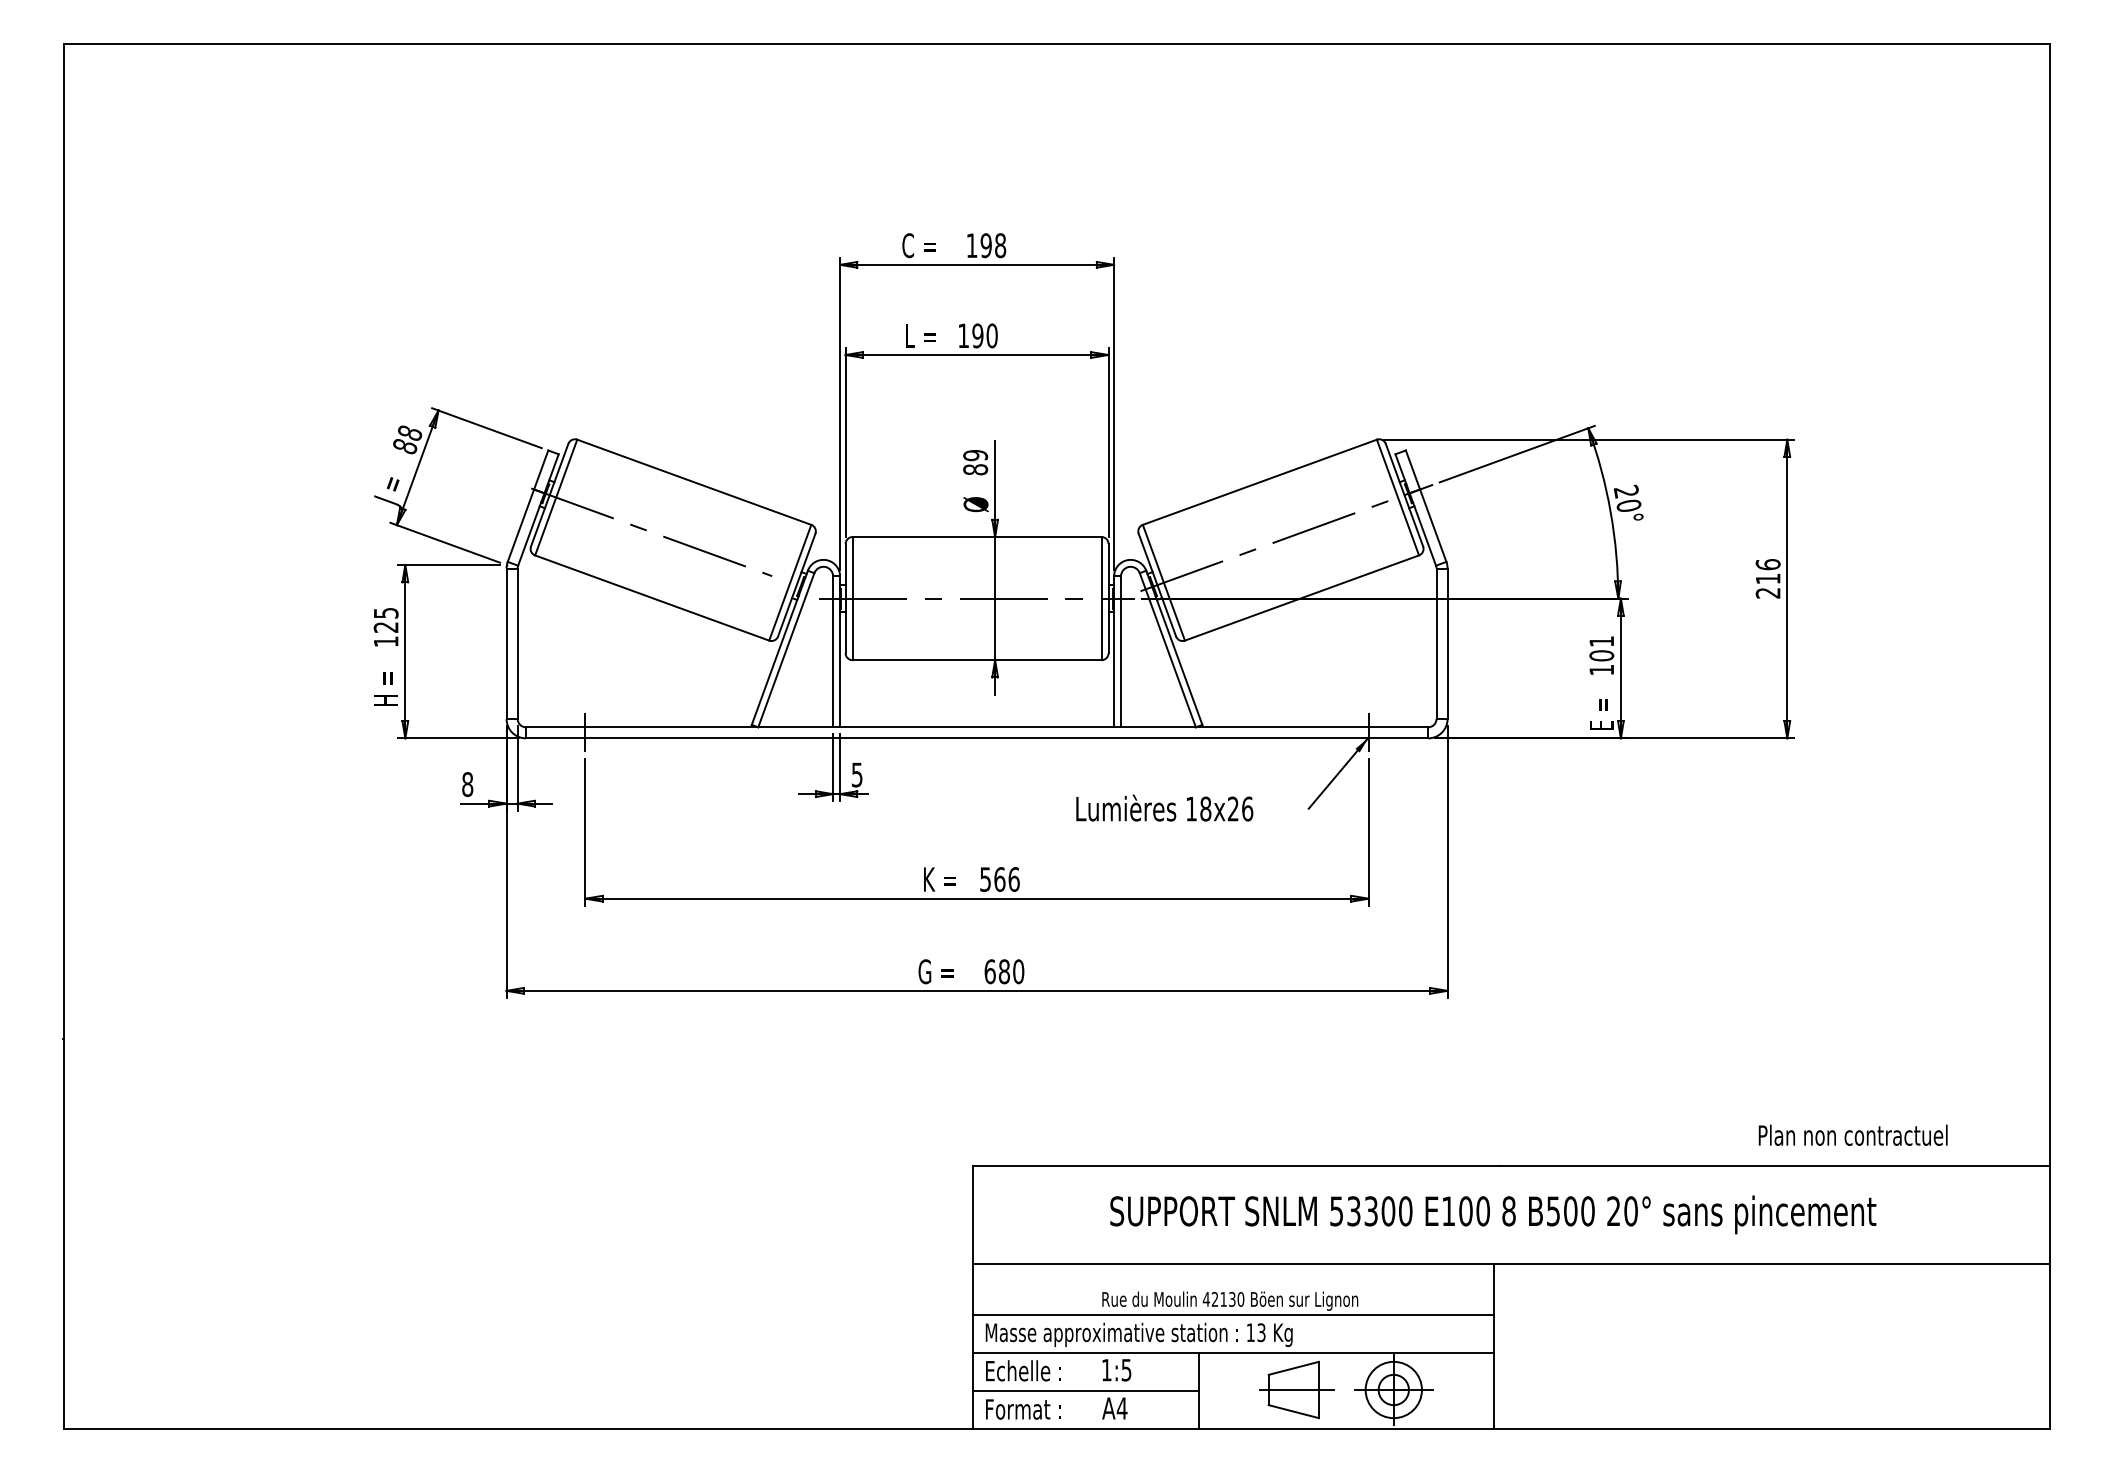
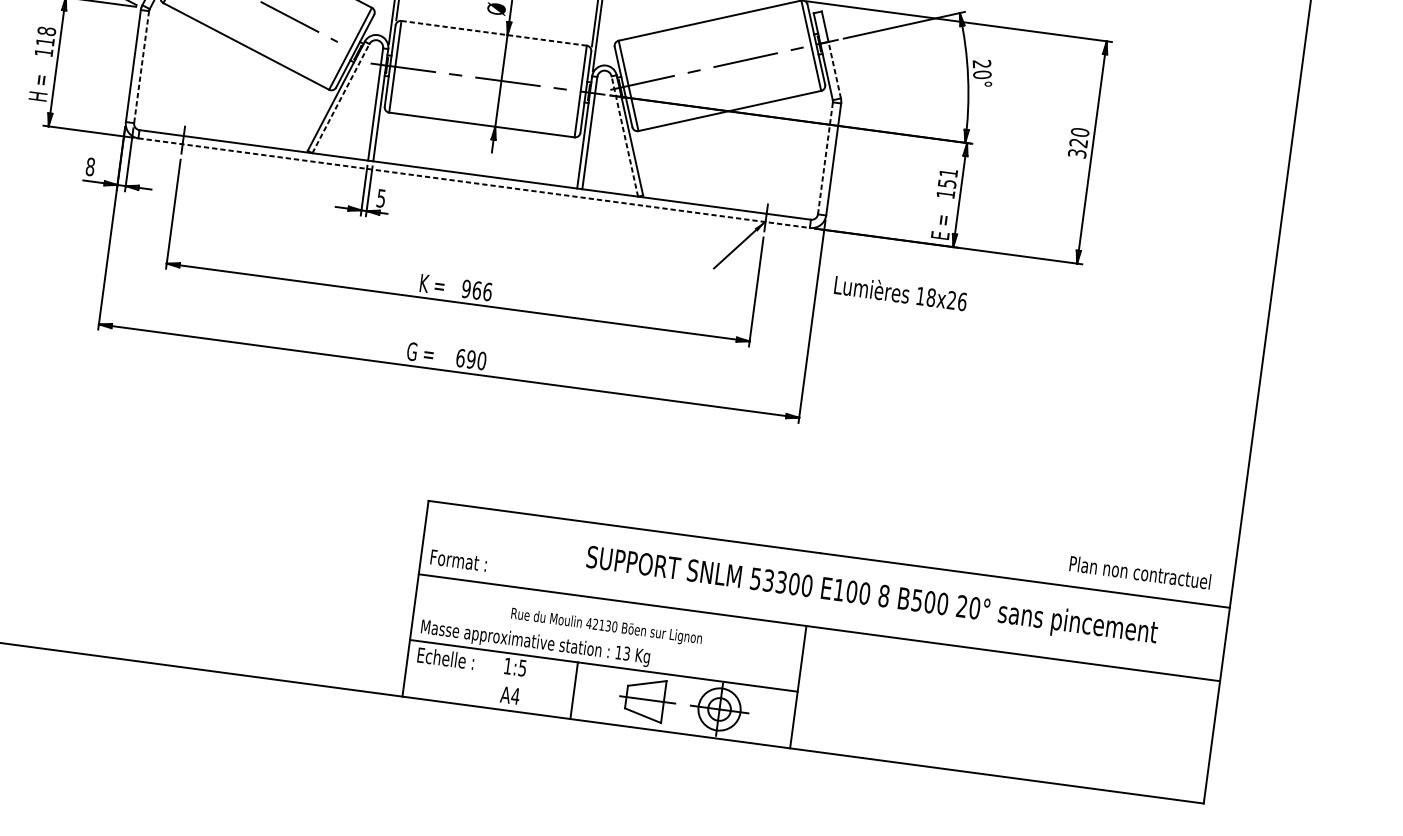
line: (1433, 525) -> (834, 70), solid -> dashed
line: (977, 537) -> (494, 33), solid -> dashed
text: (1767, 578) -> (1078, 142), 216 -> 320
text: (385, 619) -> (45, 35), 125 -> 118
line: (1436, 643) -> (825, 158), solid -> dashed
line: (517, 644) -> (141, 67), solid -> dashed
line: (786, 649) -> (341, 98), solid -> dashed
line: (1167, 649) -> (624, 135), solid -> dashed
text: (1601, 655) -> (947, 183), 101 -> 151
line: (977, 738) -> (474, 183), solid -> dashed
text: (1164, 807) -> (900, 292), moved
text: (985, 879) -> (466, 289), 566 -> 966
text: (1003, 971) -> (470, 359), 680 -> 690
text: (1852, 1134) -> (1139, 572), moved
text: (1493, 1214) -> (872, 596), moved
line: (1232, 1314) -> (607, 637), removed
line: (1085, 1390) -> (490, 679), removed
text: (1023, 1409) -> (458, 560), moved

